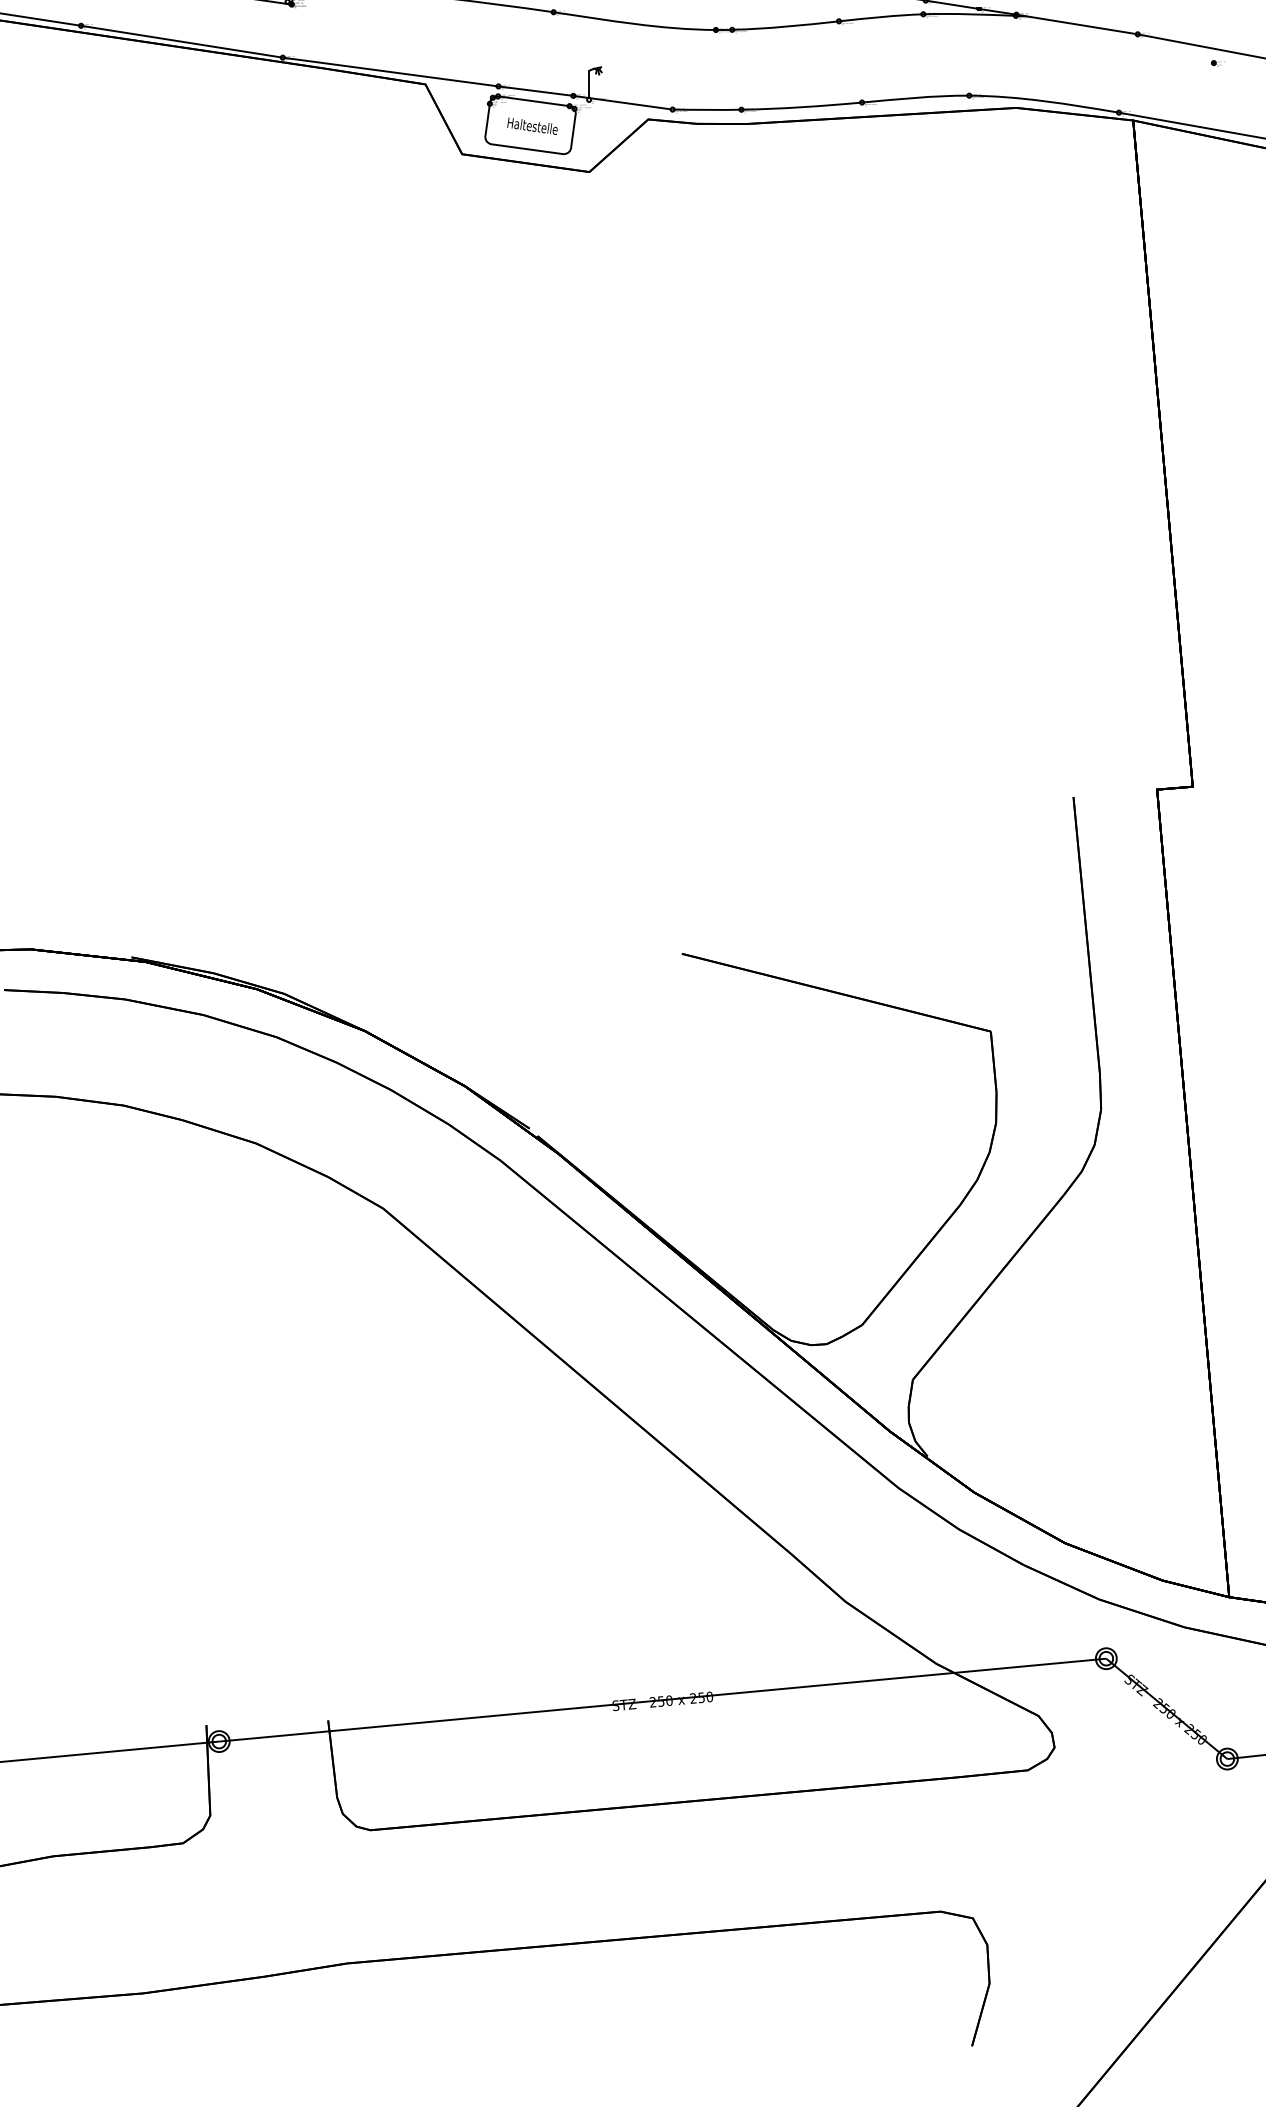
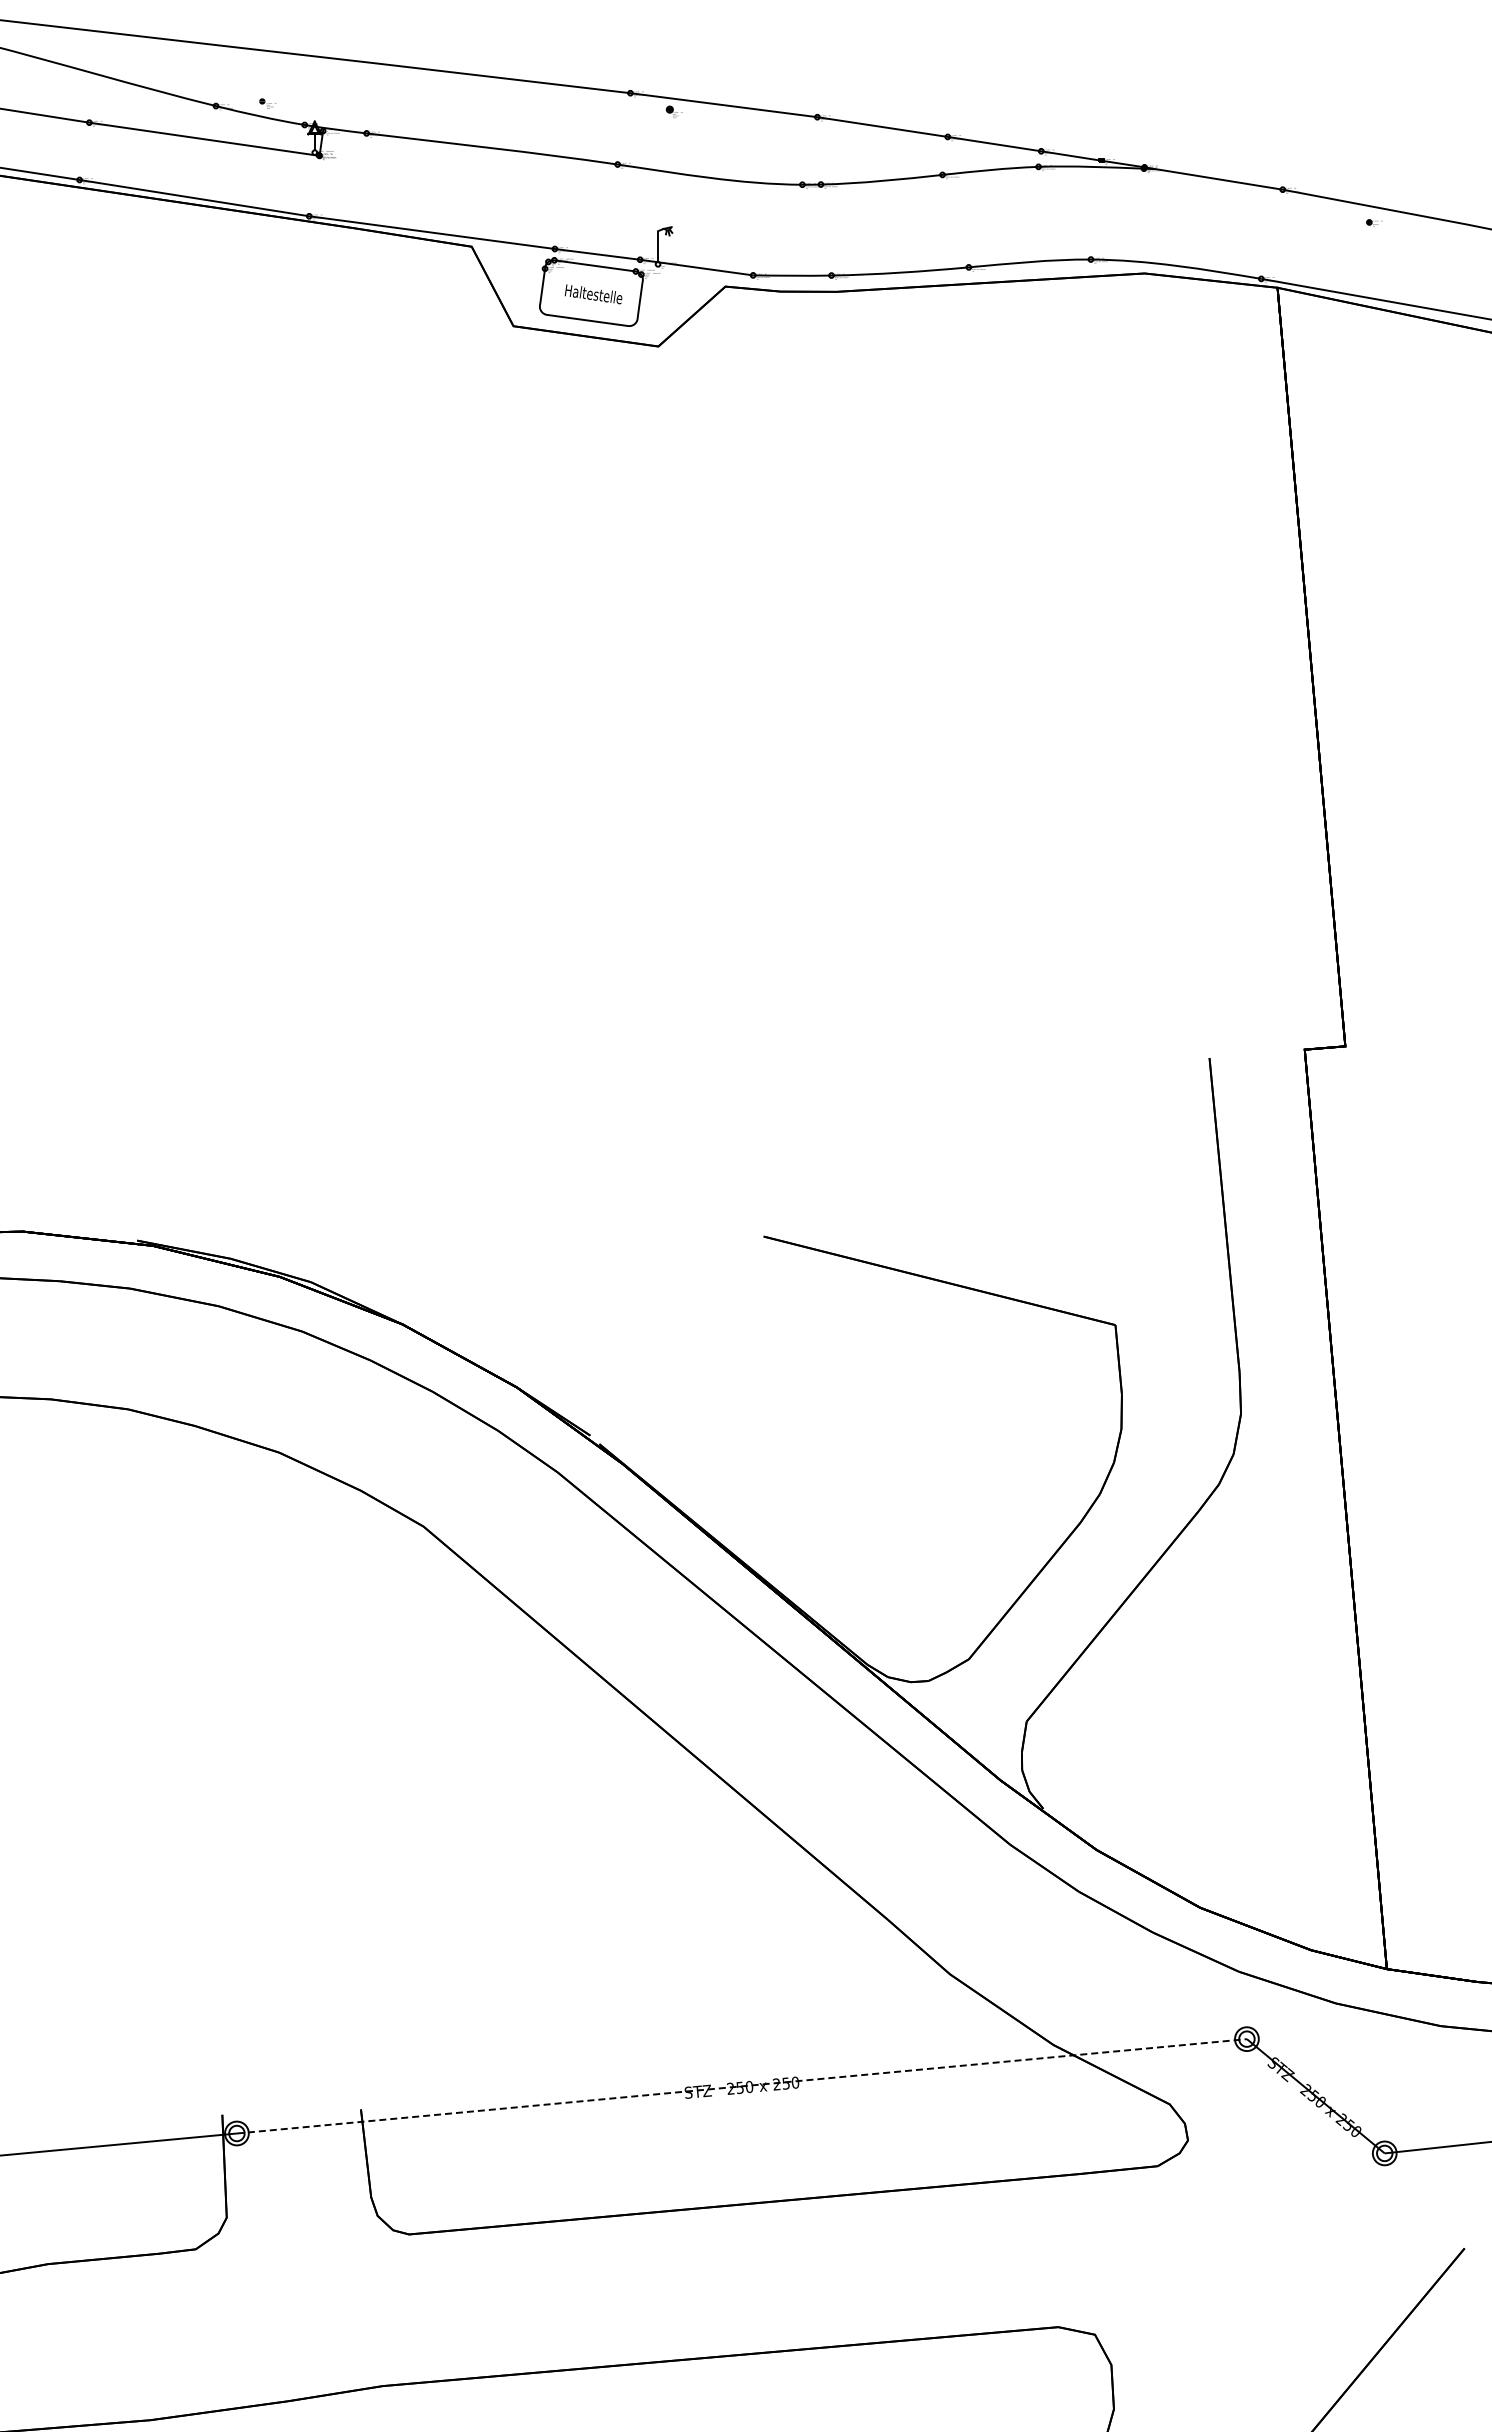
line: (663, 1700) -> (742, 2086), solid -> dashed

